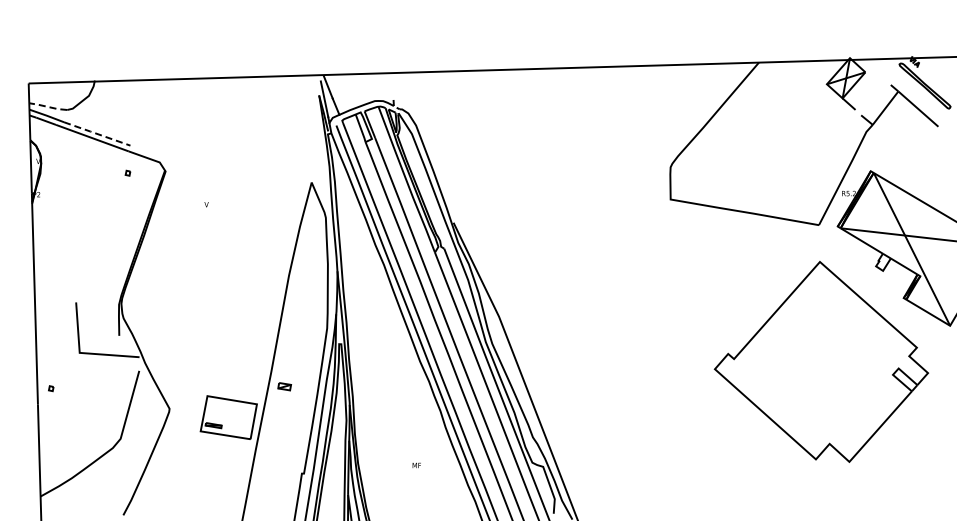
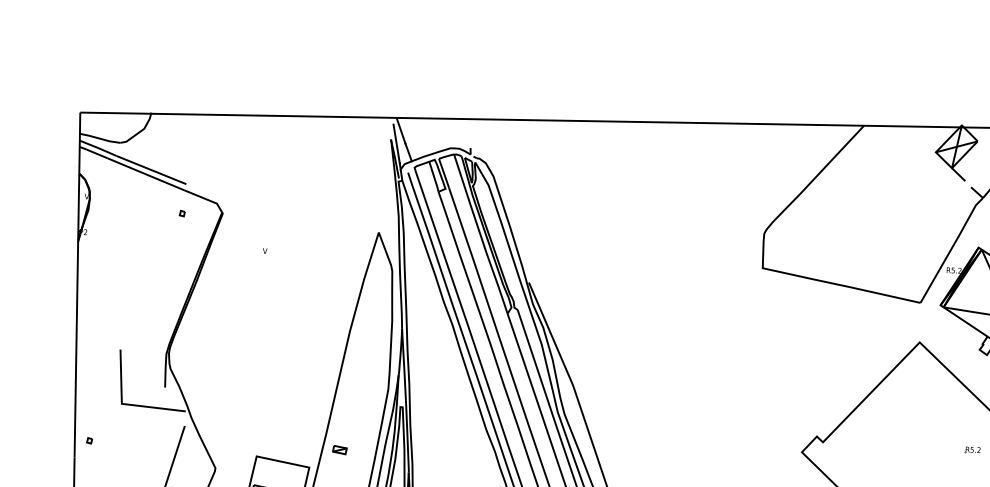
line: (48, 106) -> (100, 138), dashed -> solid
line: (96, 133) -> (150, 169), dashed -> solid
part: (873, 360) -> (972, 450), added

